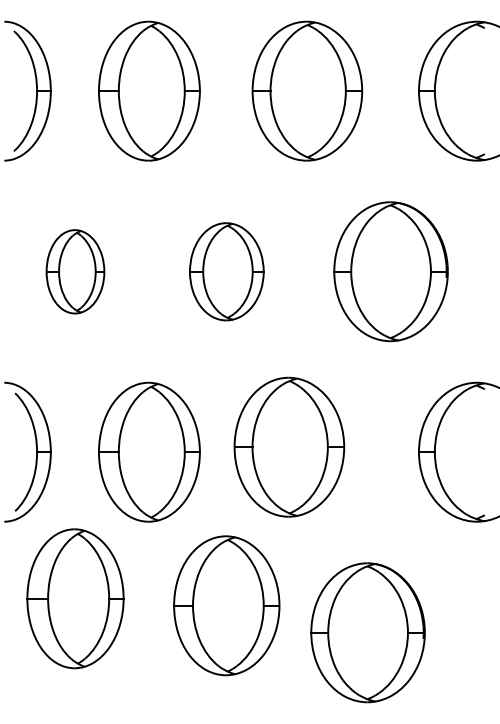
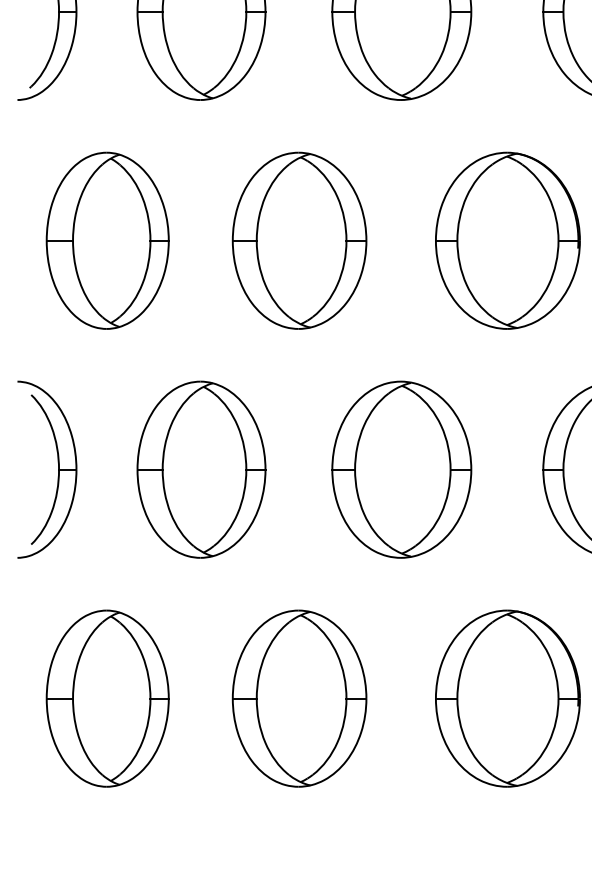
part: (75, 271) -> (107, 240), size x1.67
part: (226, 271) -> (299, 240), size x1.43
part: (289, 446) -> (401, 468), moved
part: (75, 598) -> (107, 698), moved
part: (226, 605) -> (299, 698), moved
part: (367, 632) -> (507, 698), moved

